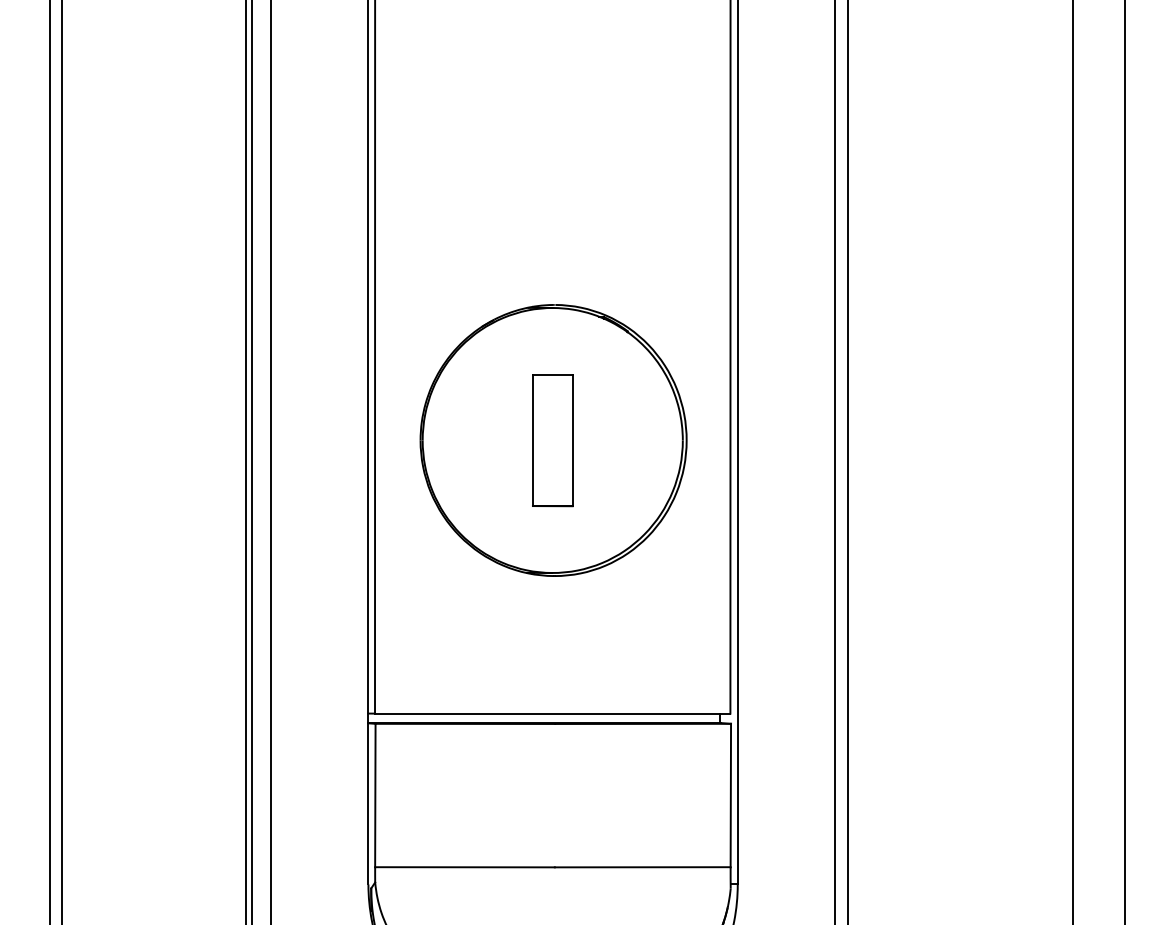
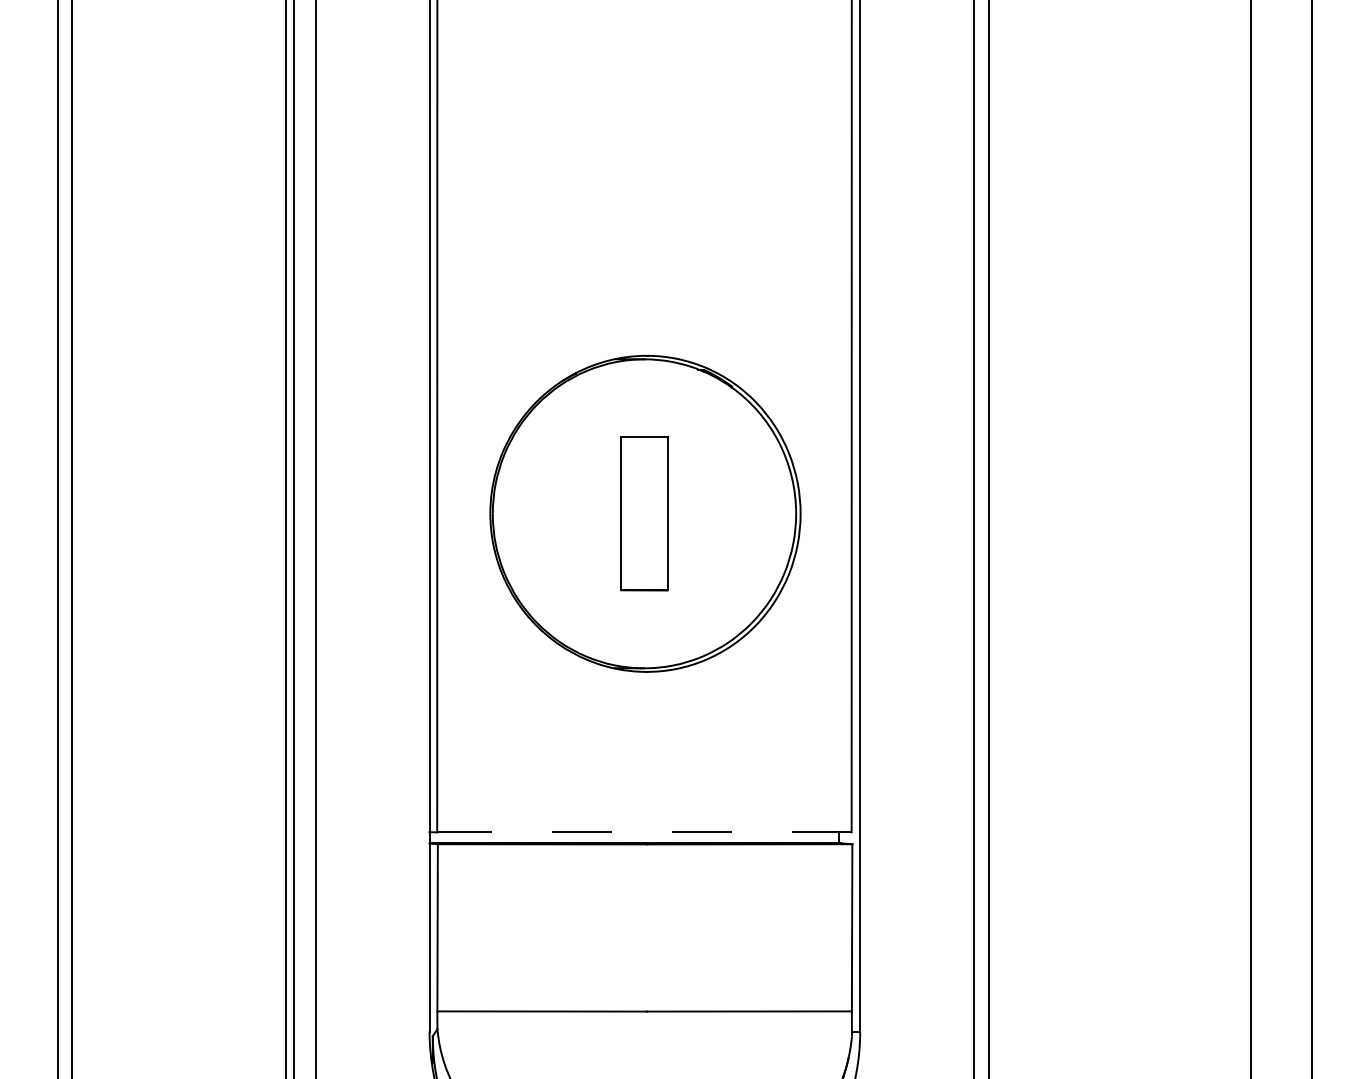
line: (551, 713) -> (643, 832), solid -> dashed

